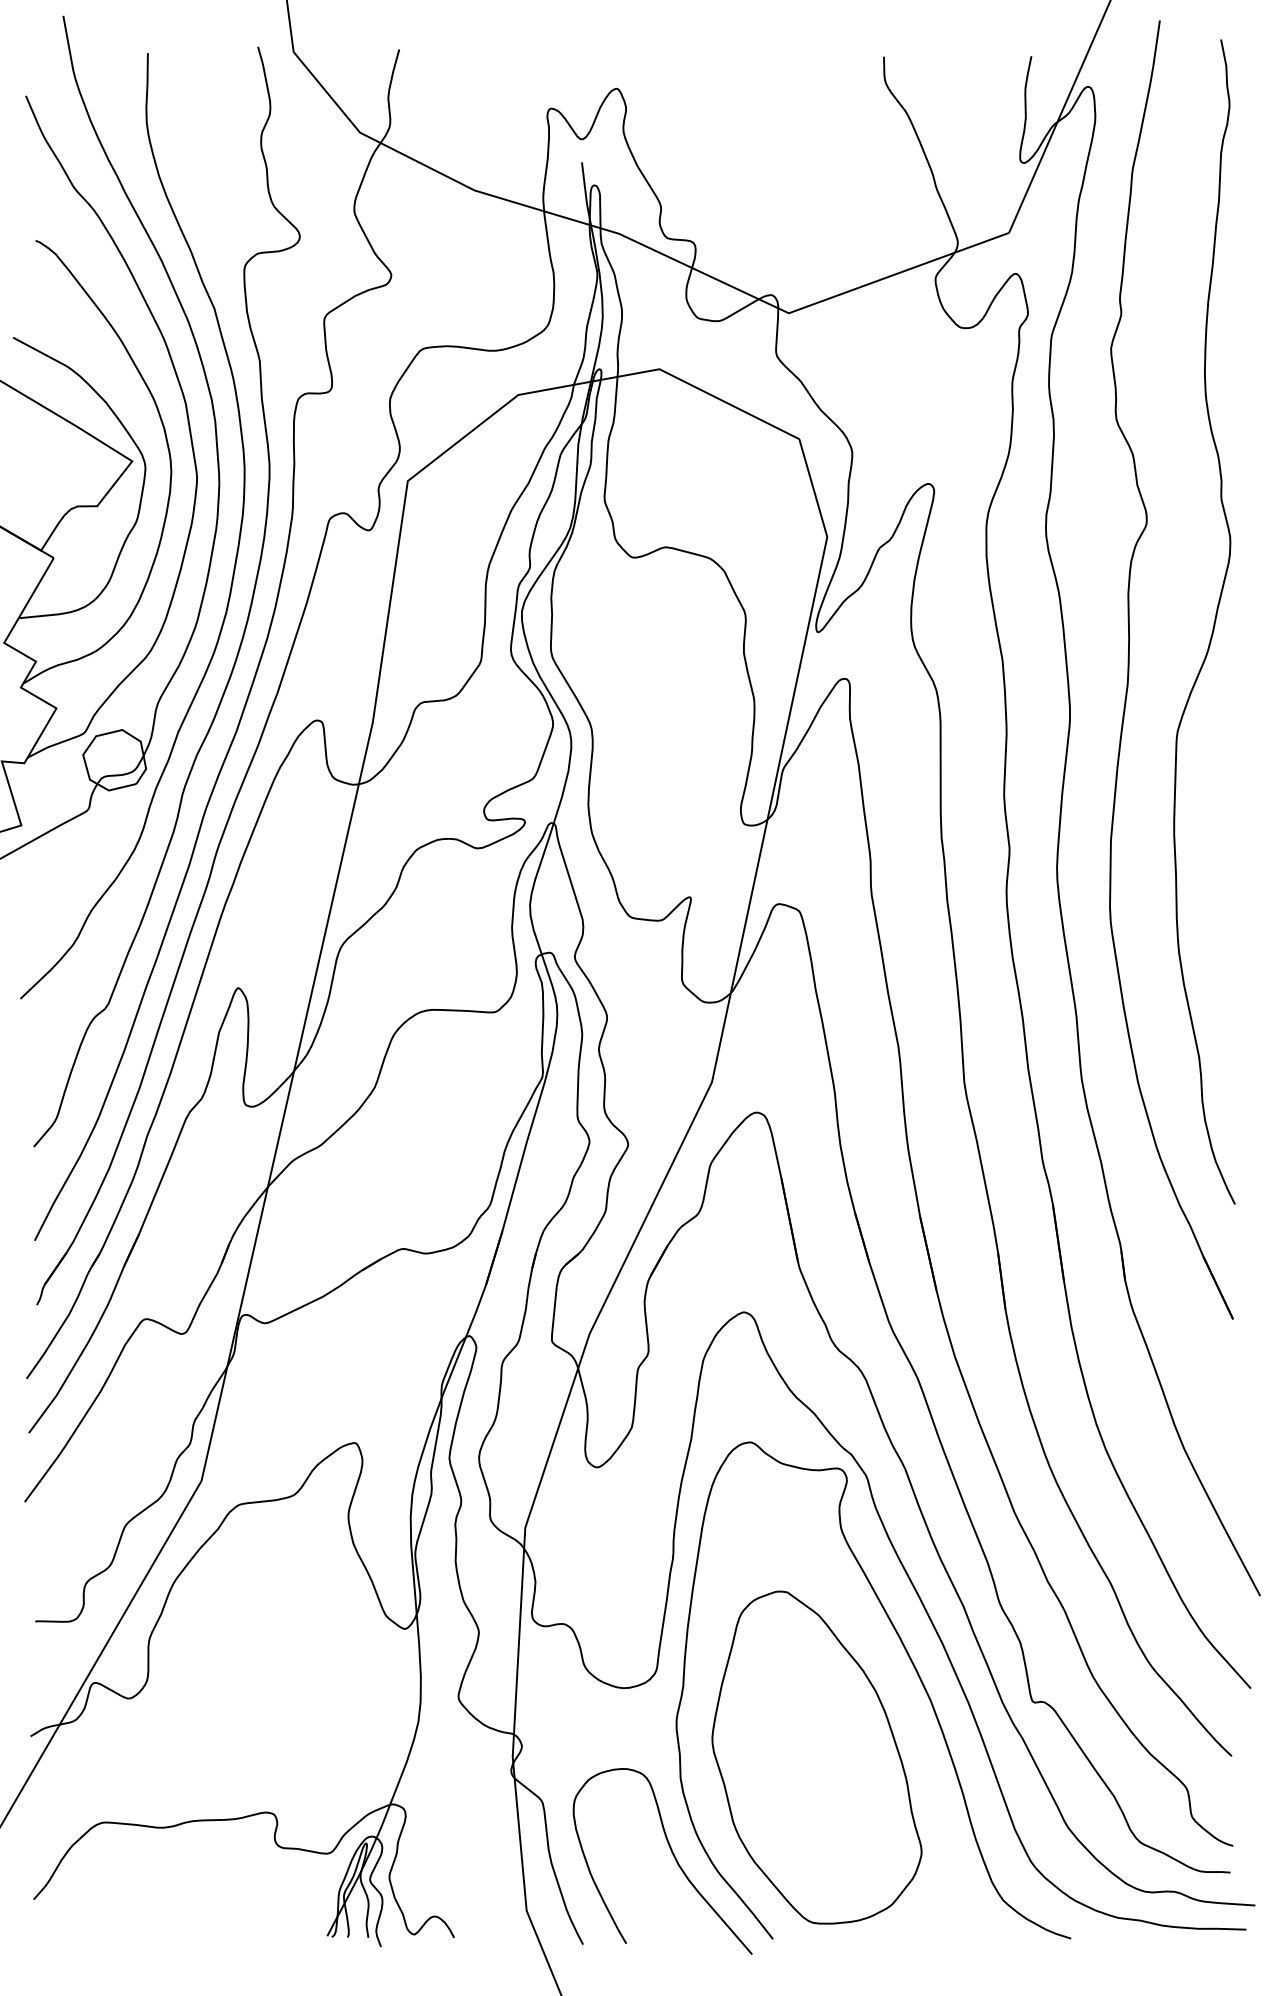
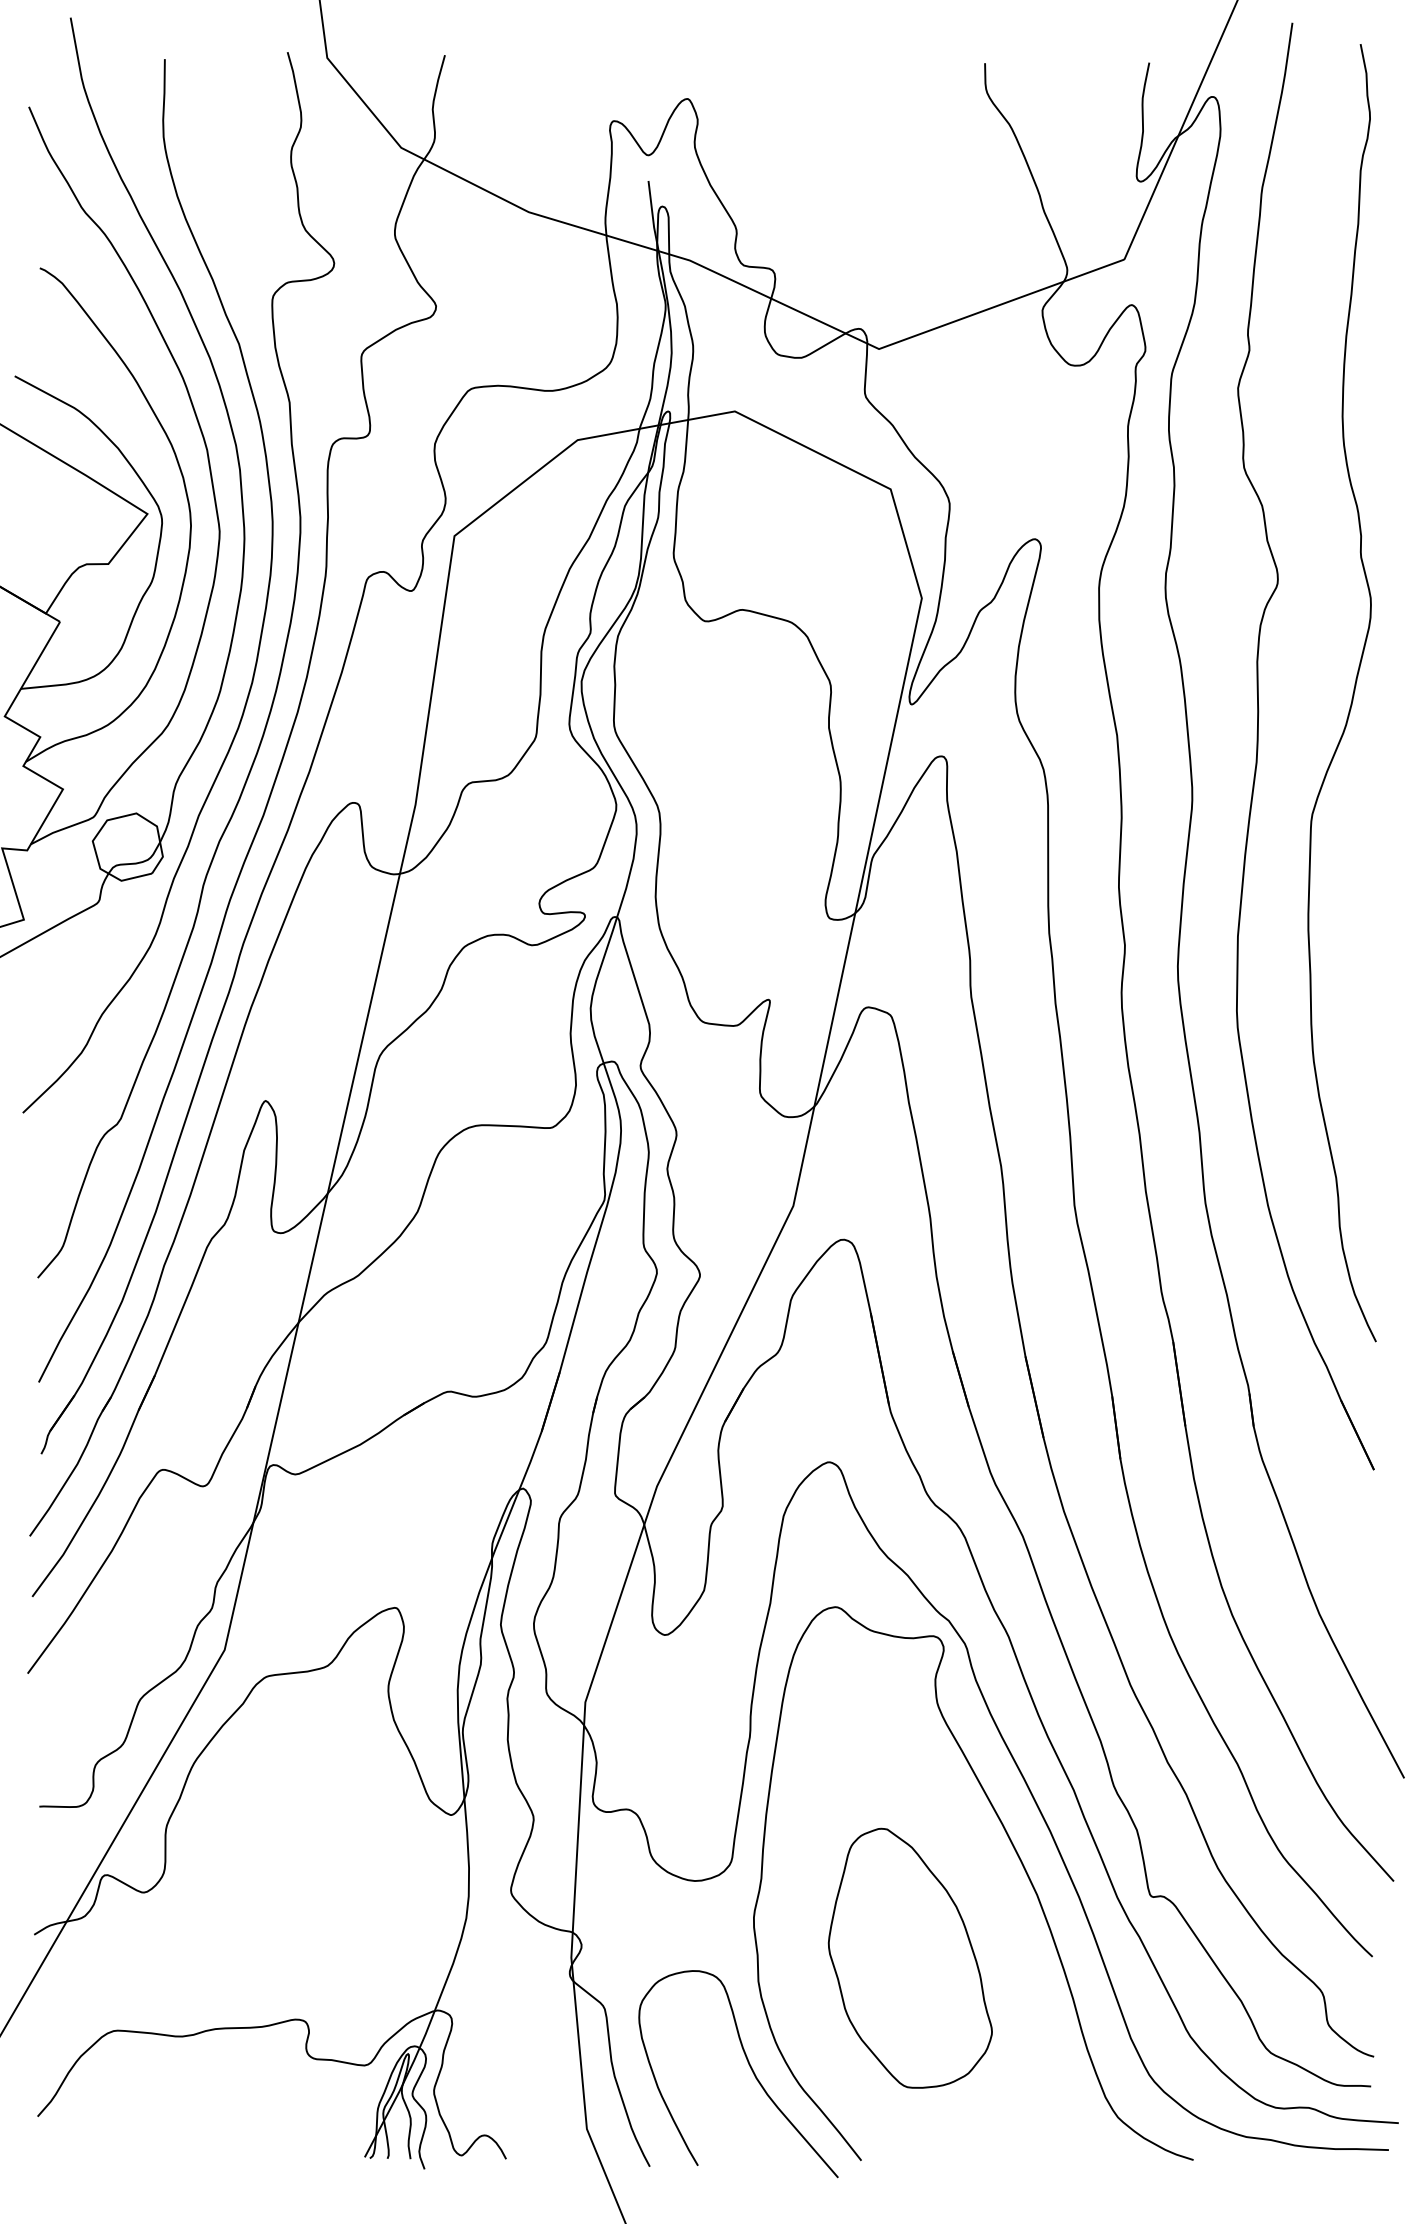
part: (816, 1757) -> (909, 1958), size x0.7

